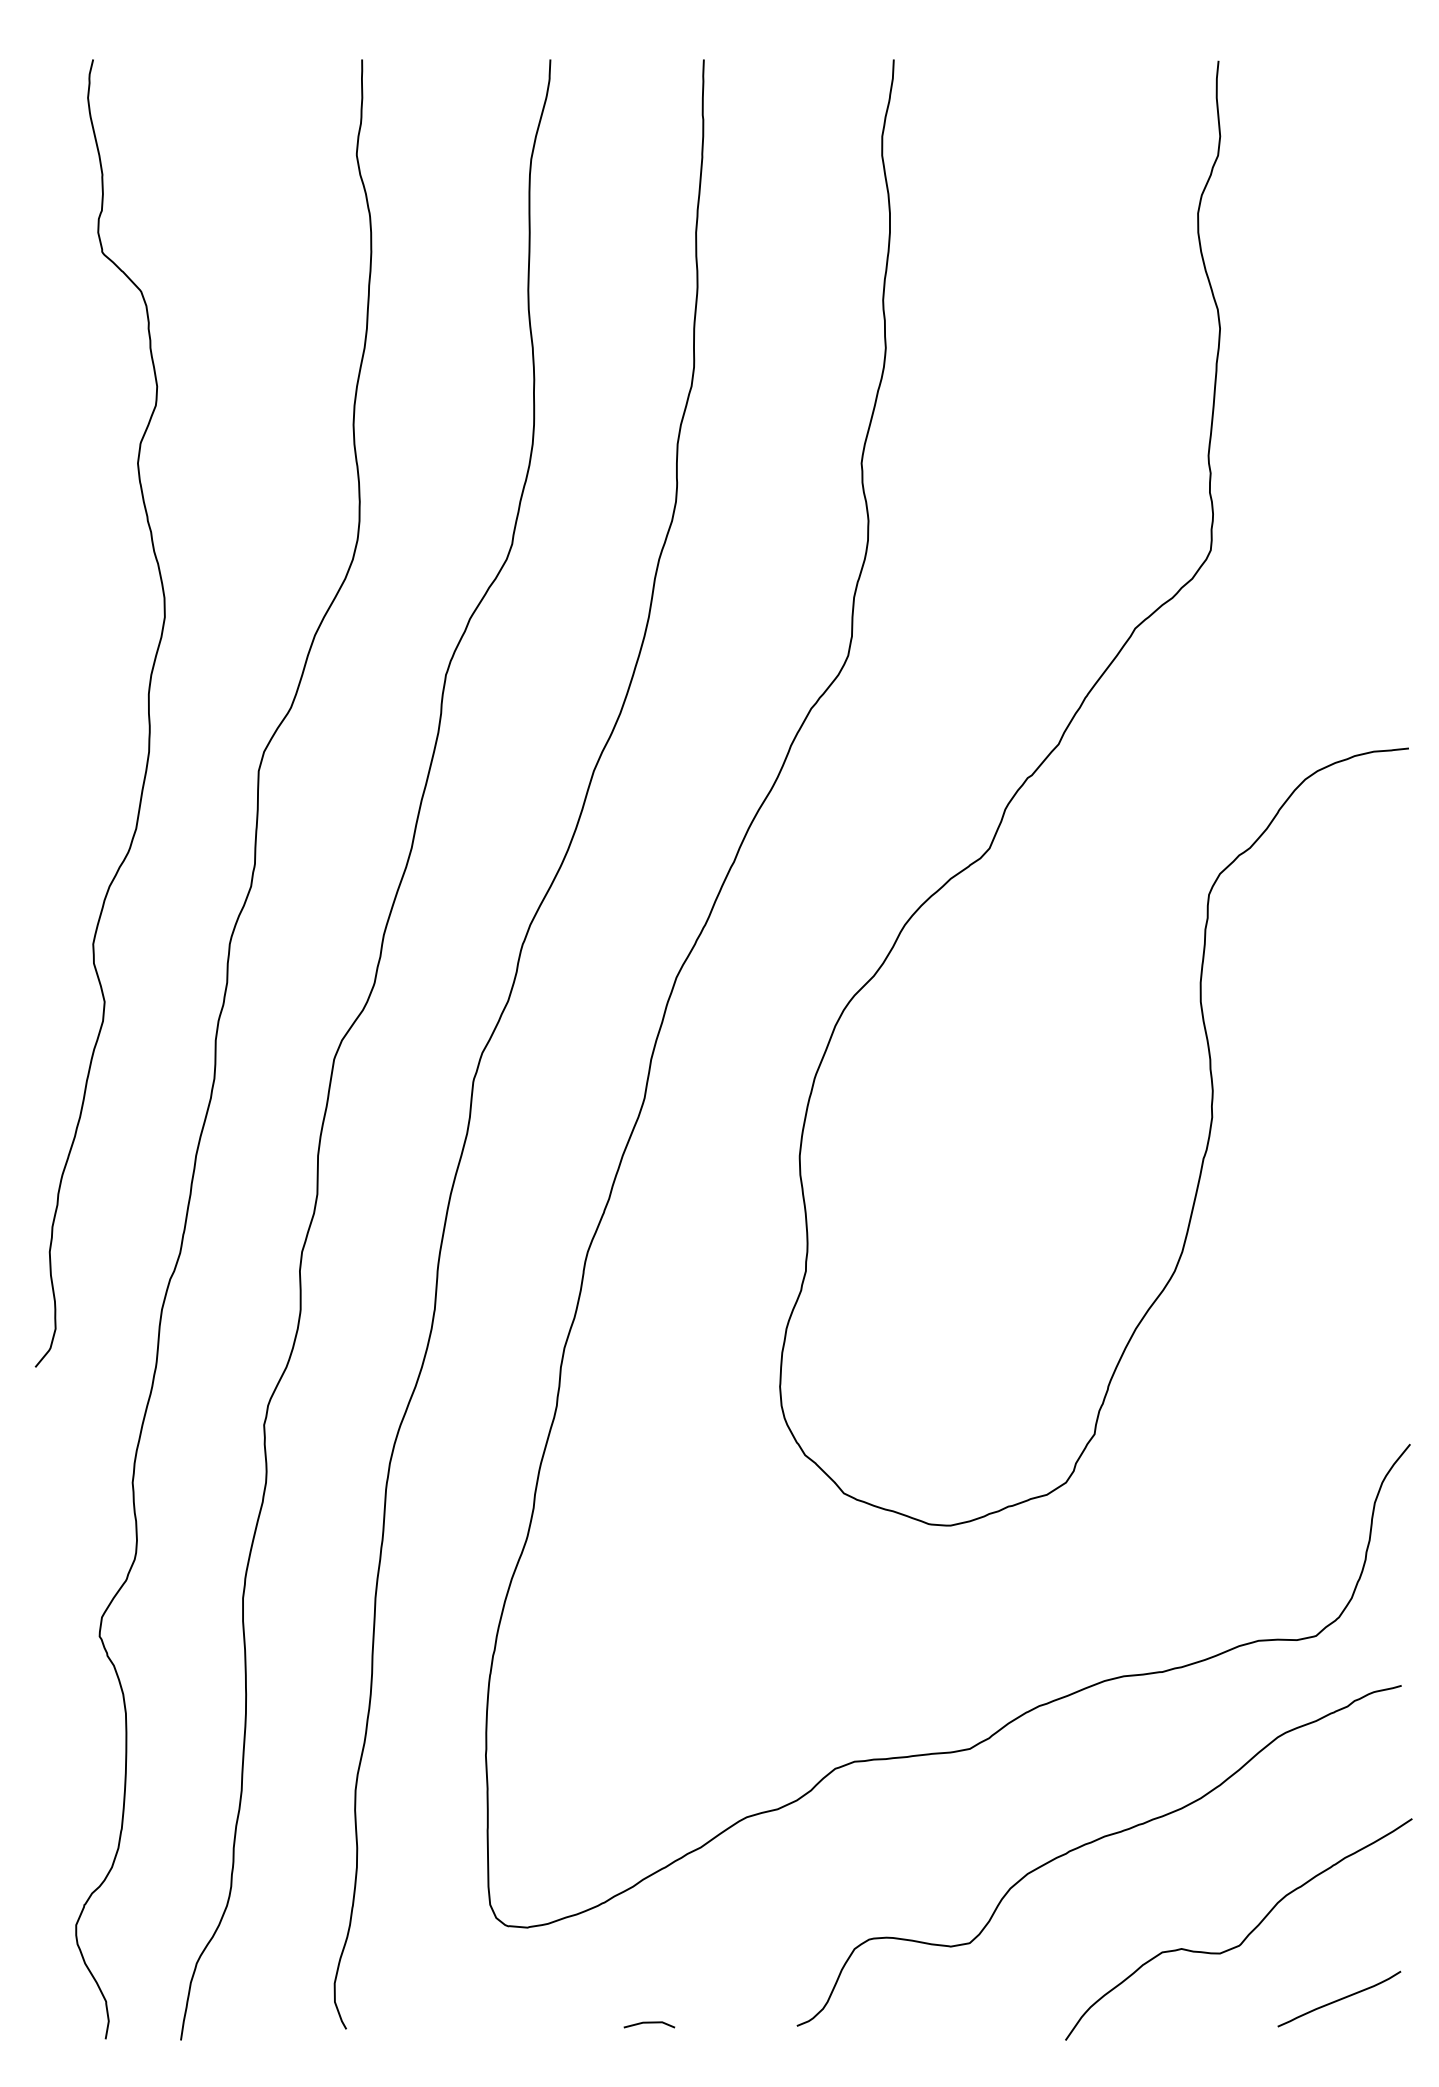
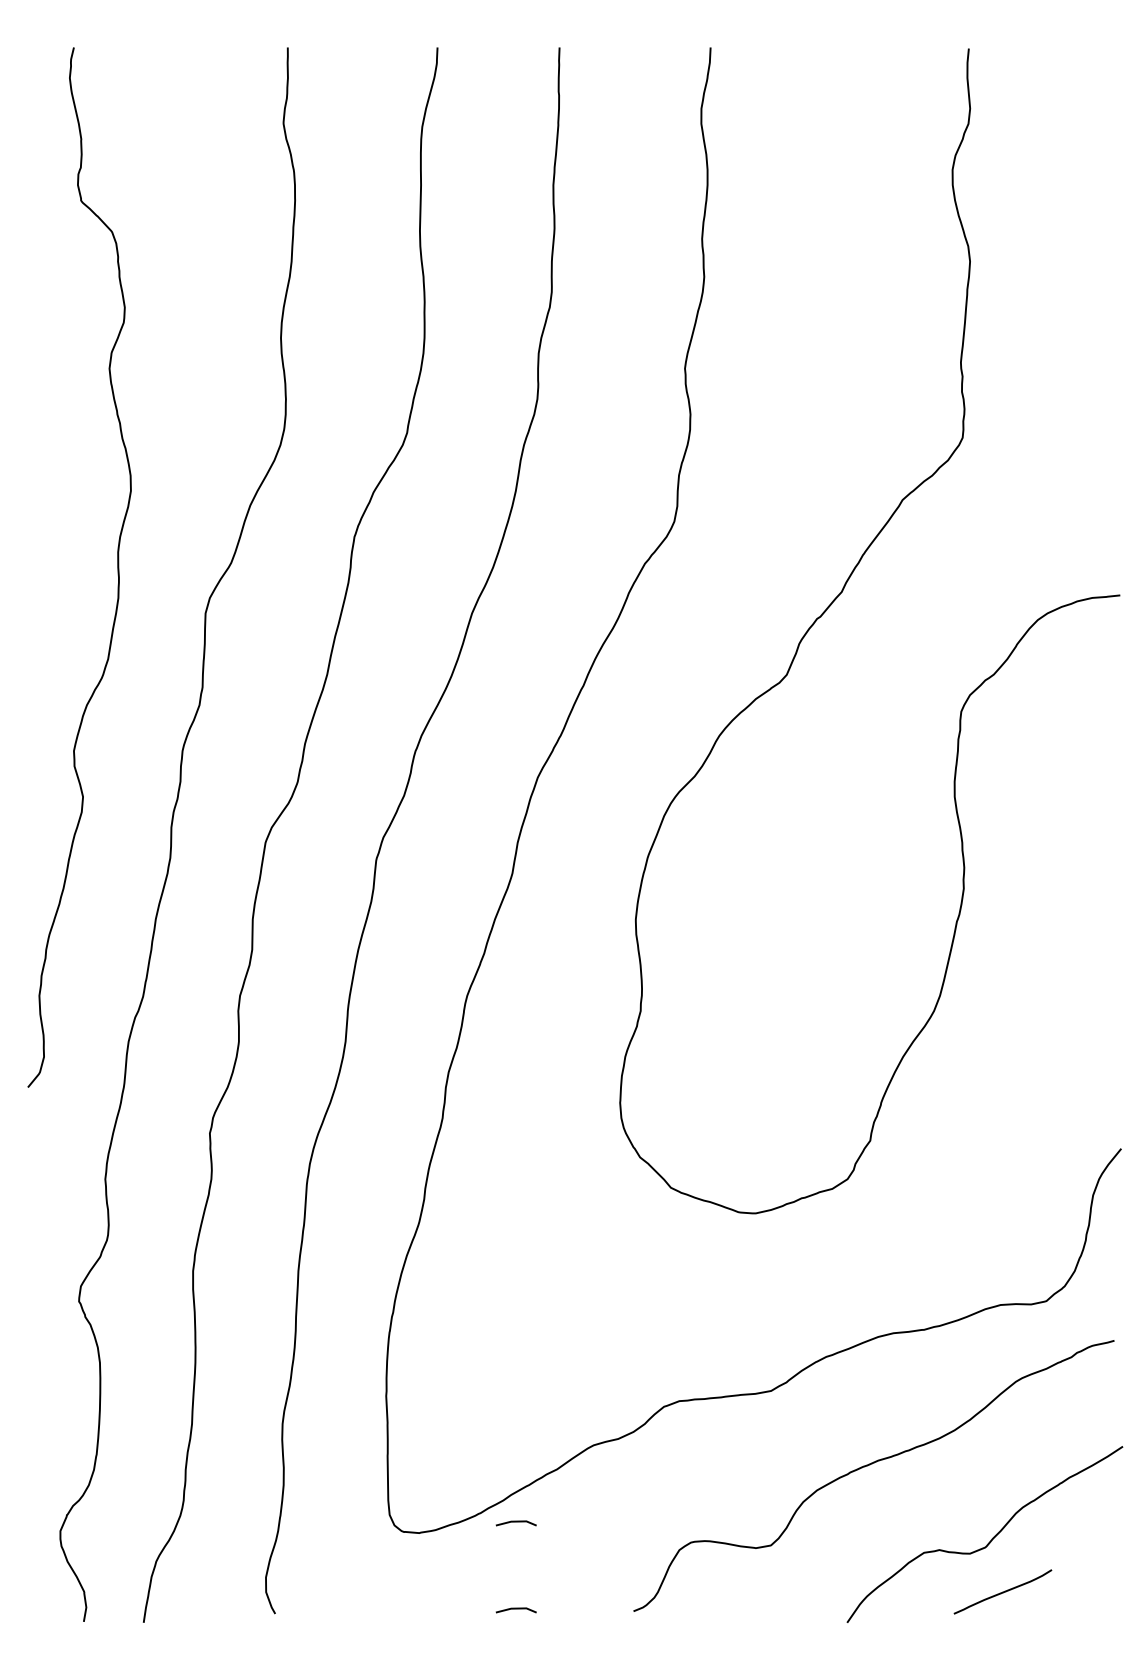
line: (648, 1914) -> (515, 1522), added
curve: (1338, 1998) -> (1002, 1591), moved

